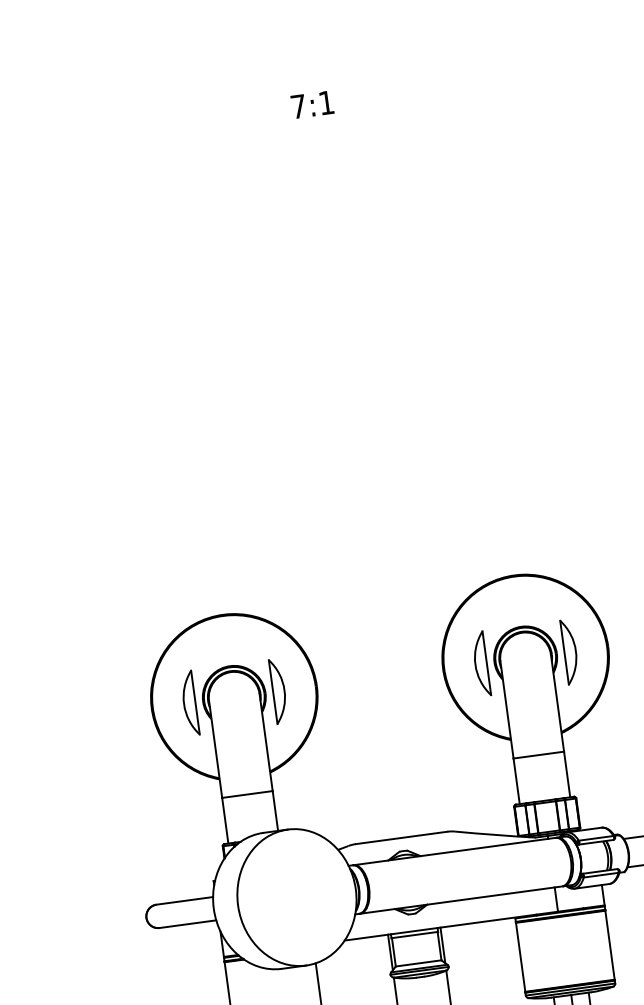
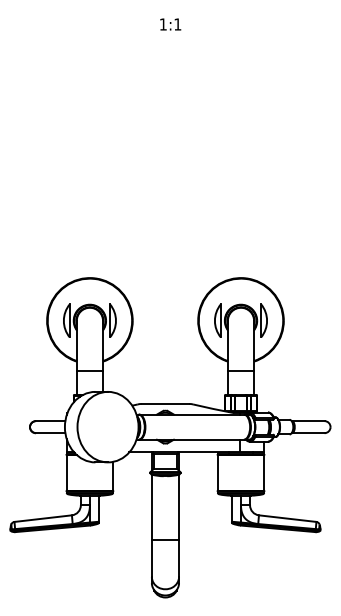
text: (297, 106) -> (162, 24), 7:1 -> 1:1

